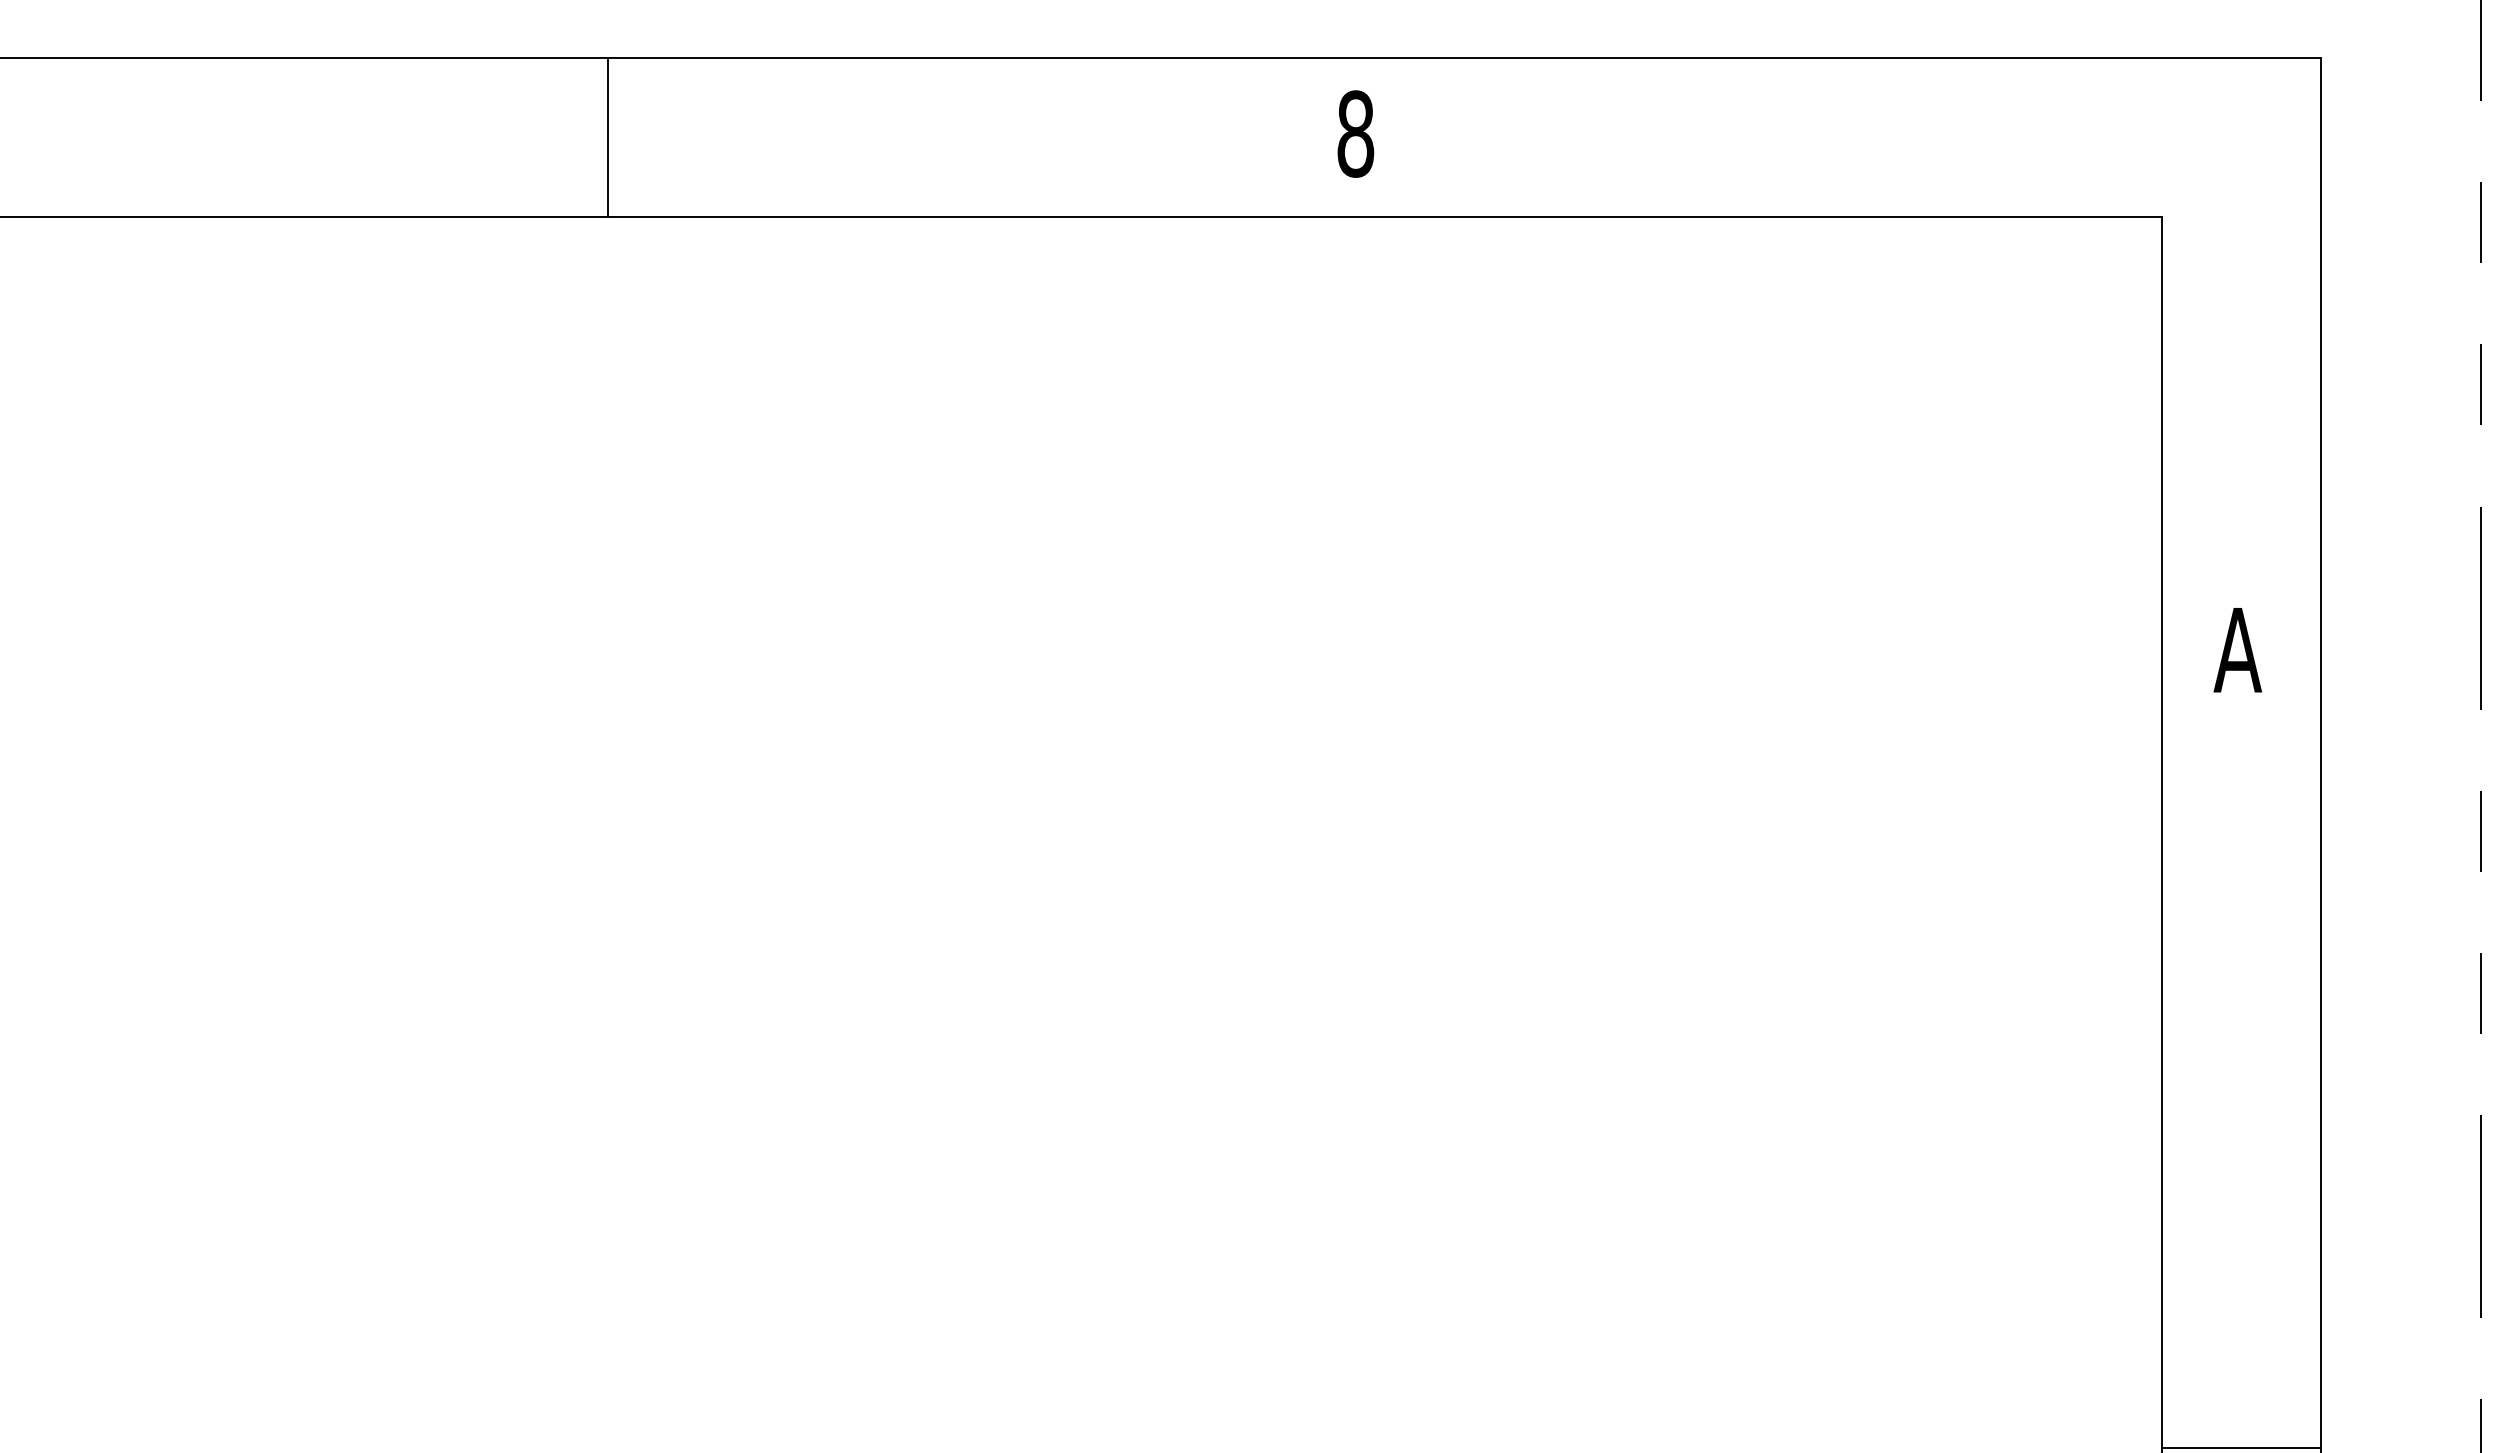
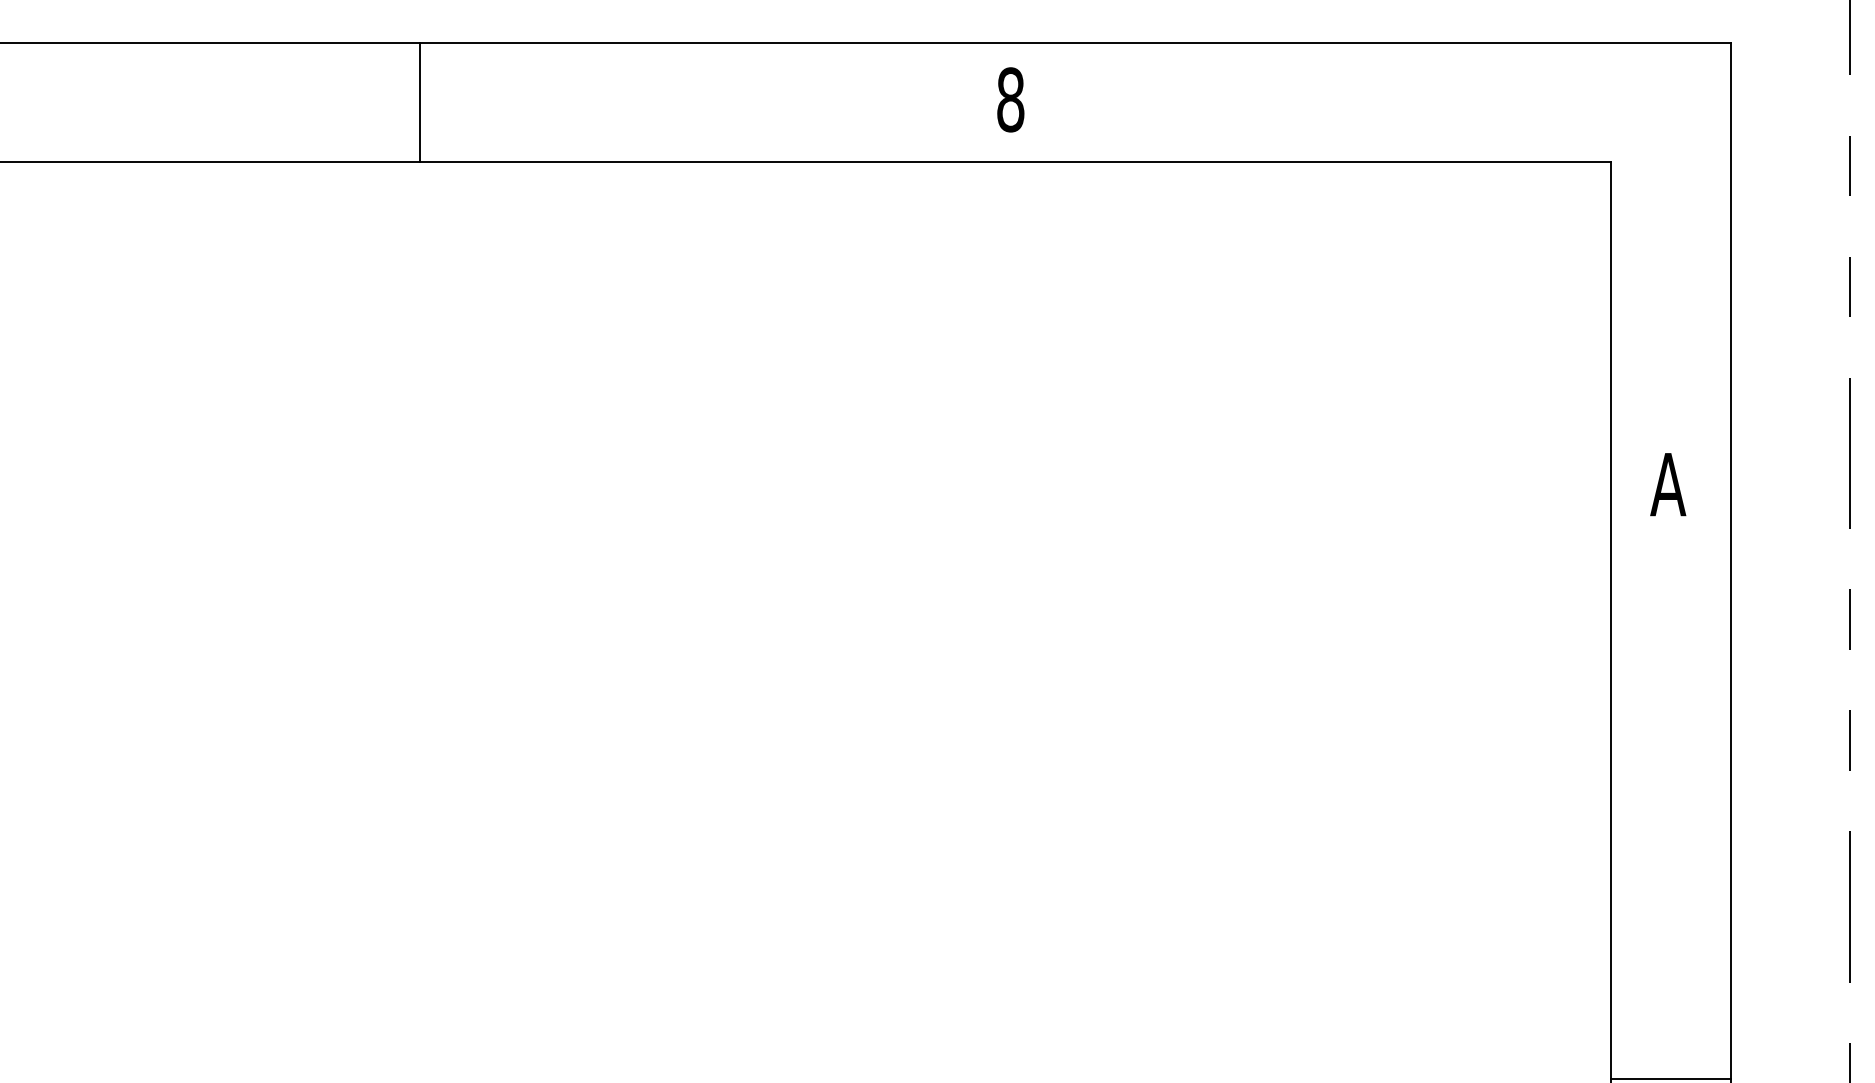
line: (607, 137) -> (420, 102), moved

